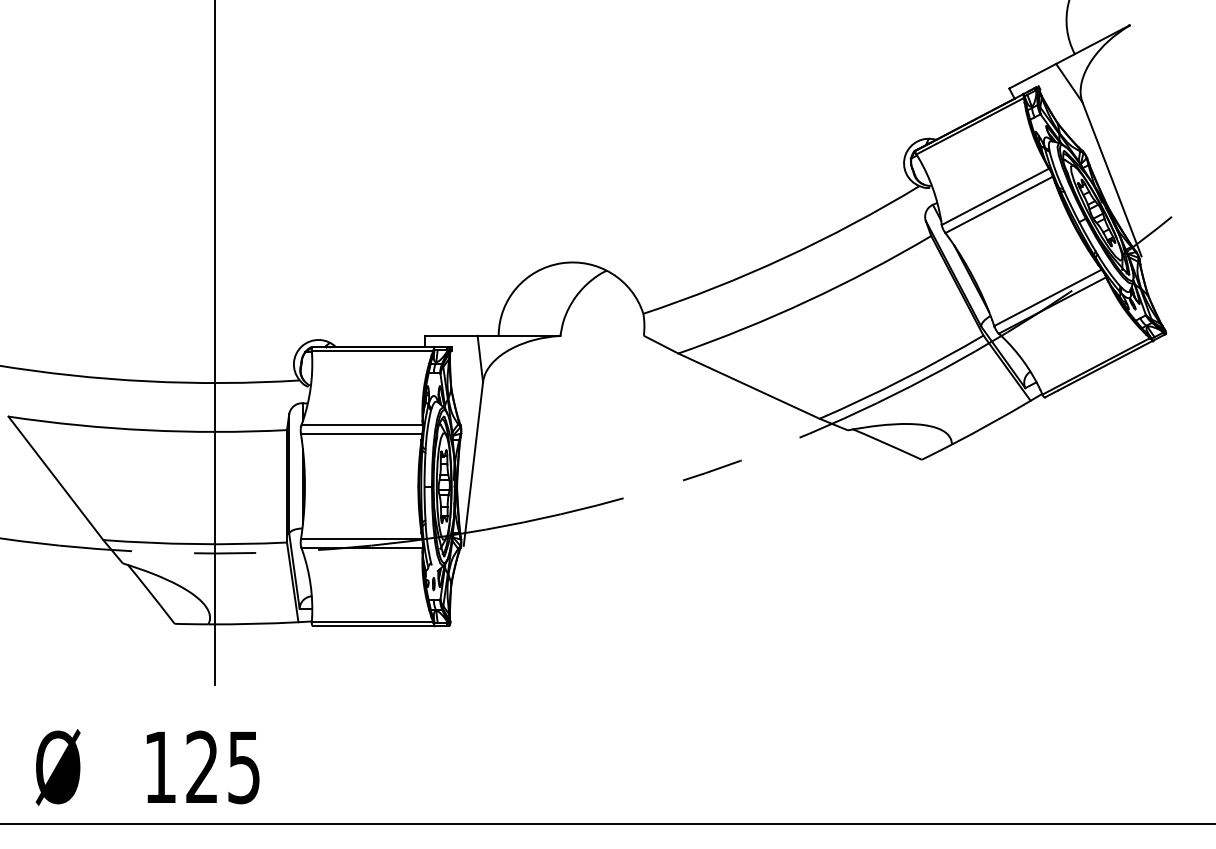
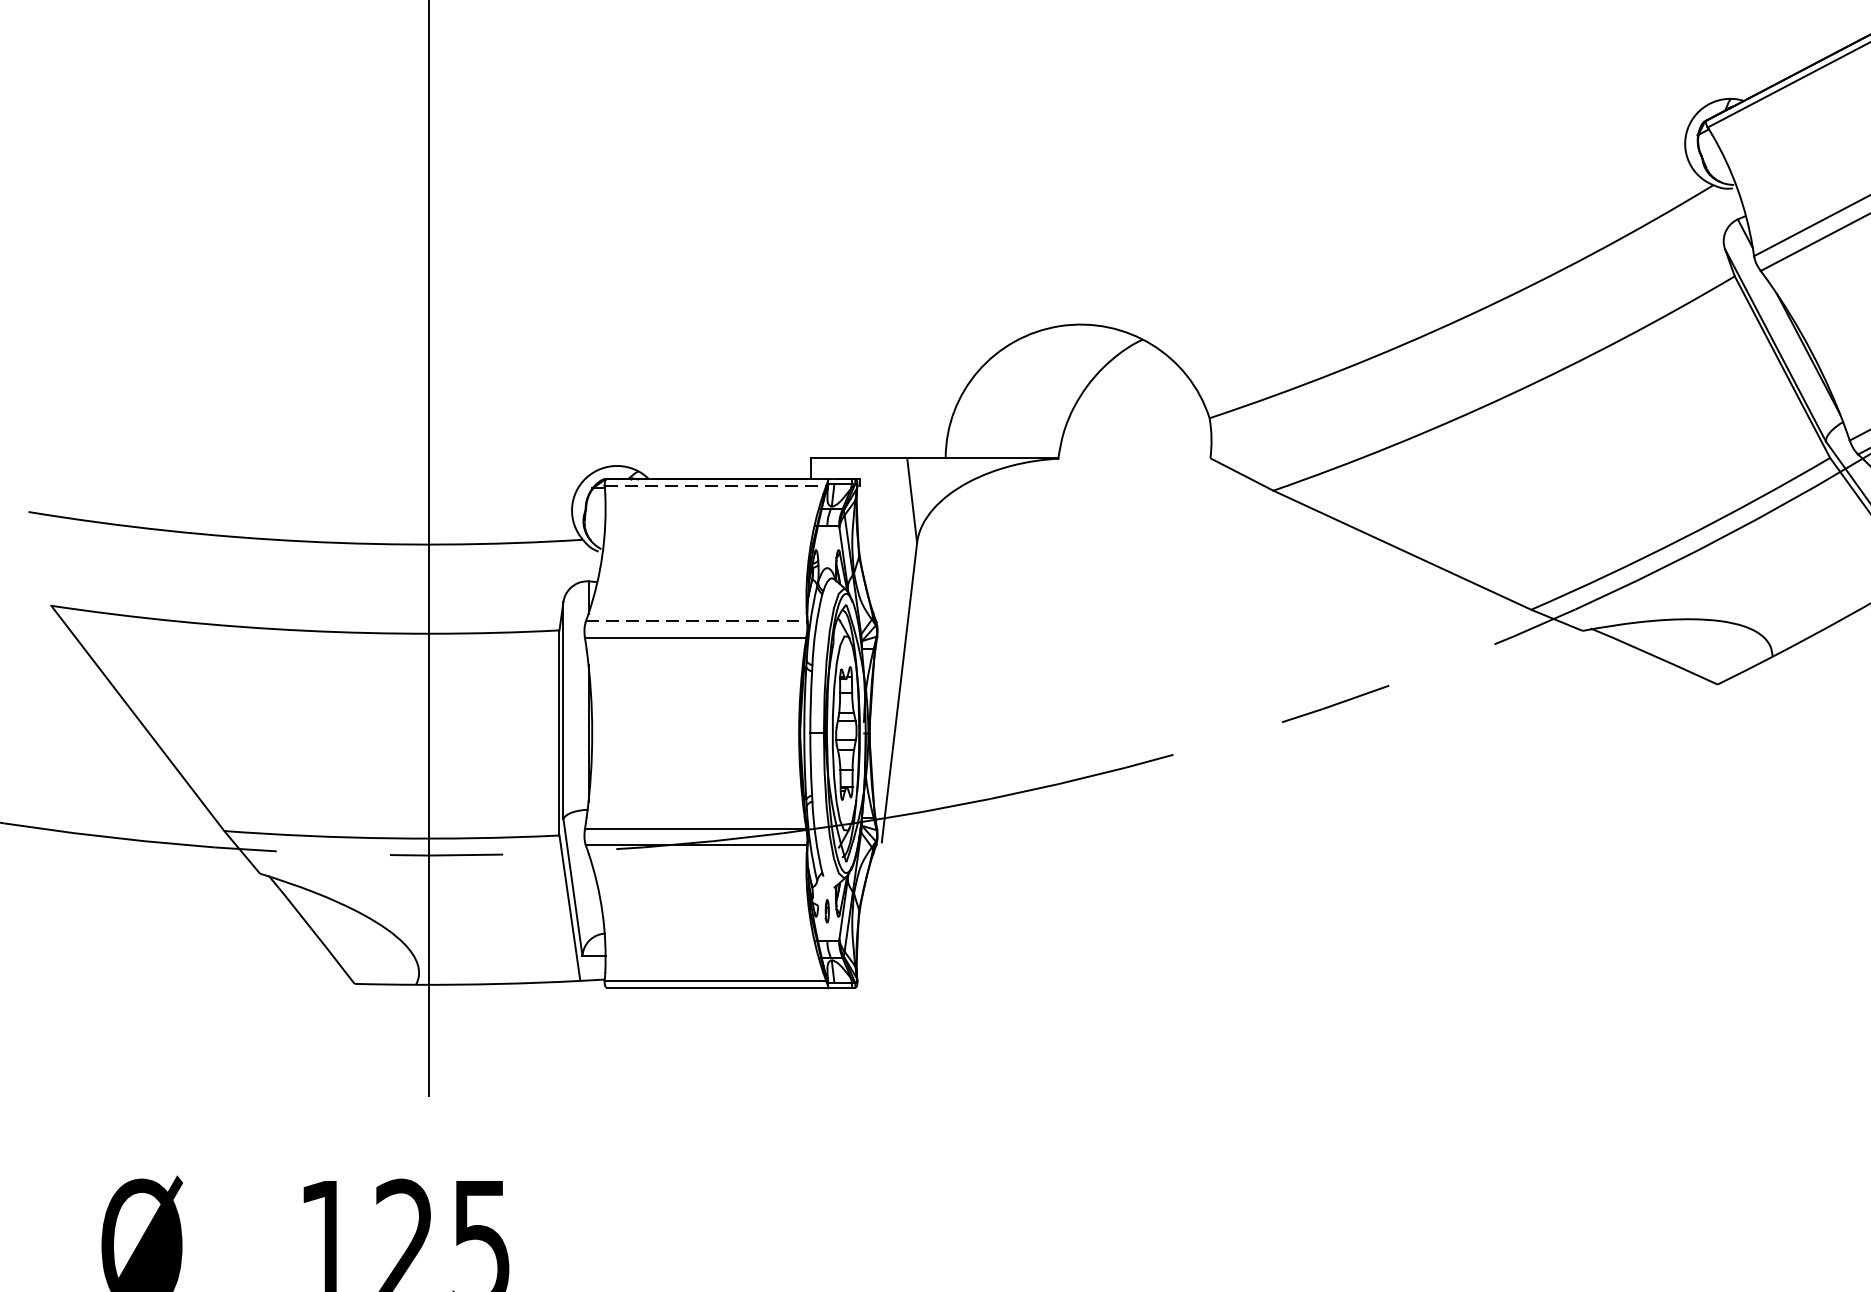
line: (372, 351) -> (715, 487), solid -> dashed
line: (362, 425) -> (697, 622), solid -> dashed

